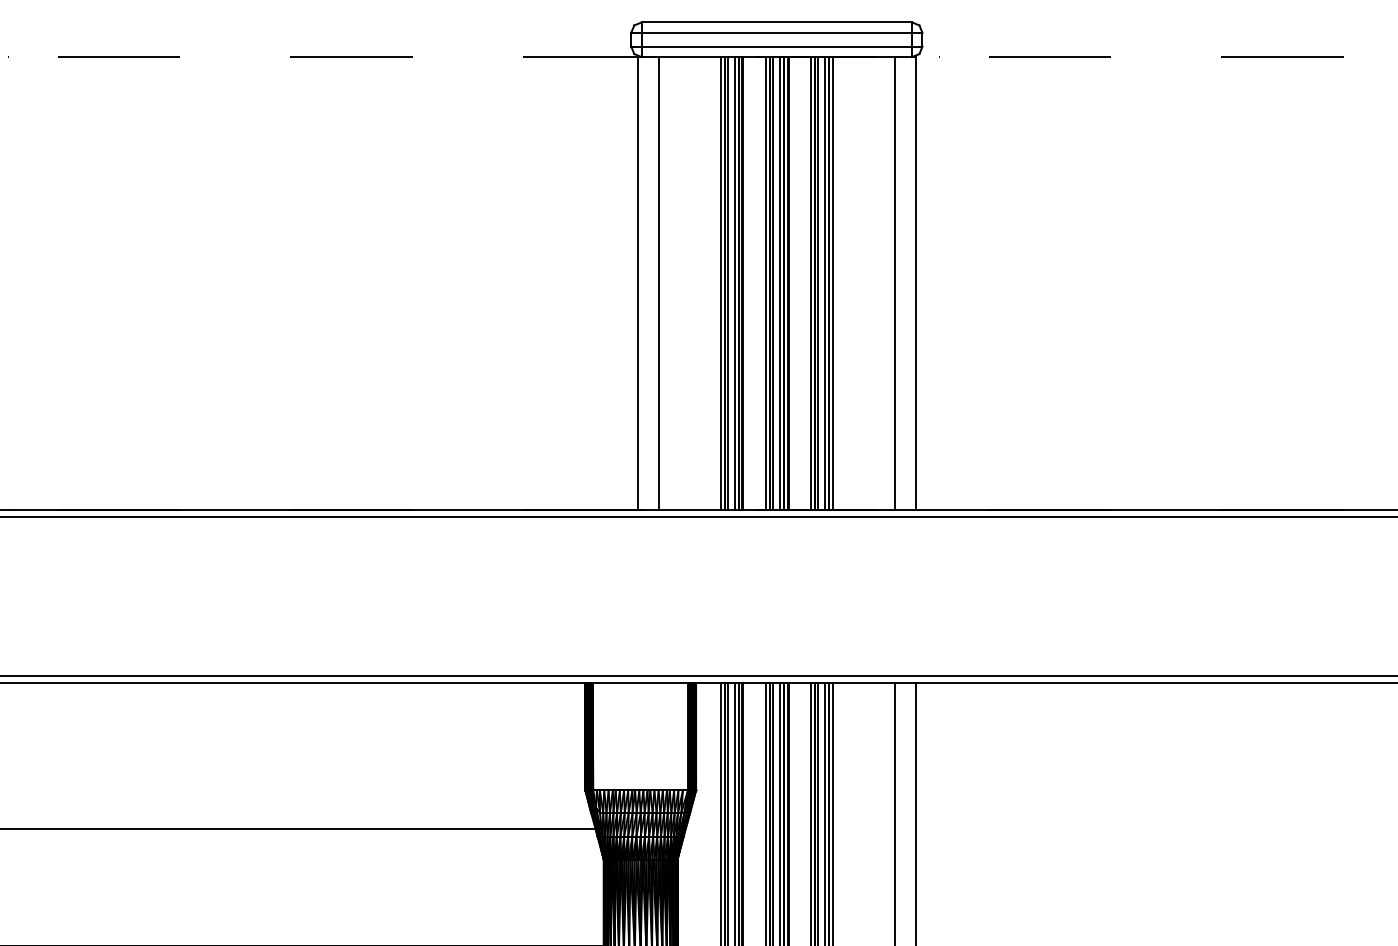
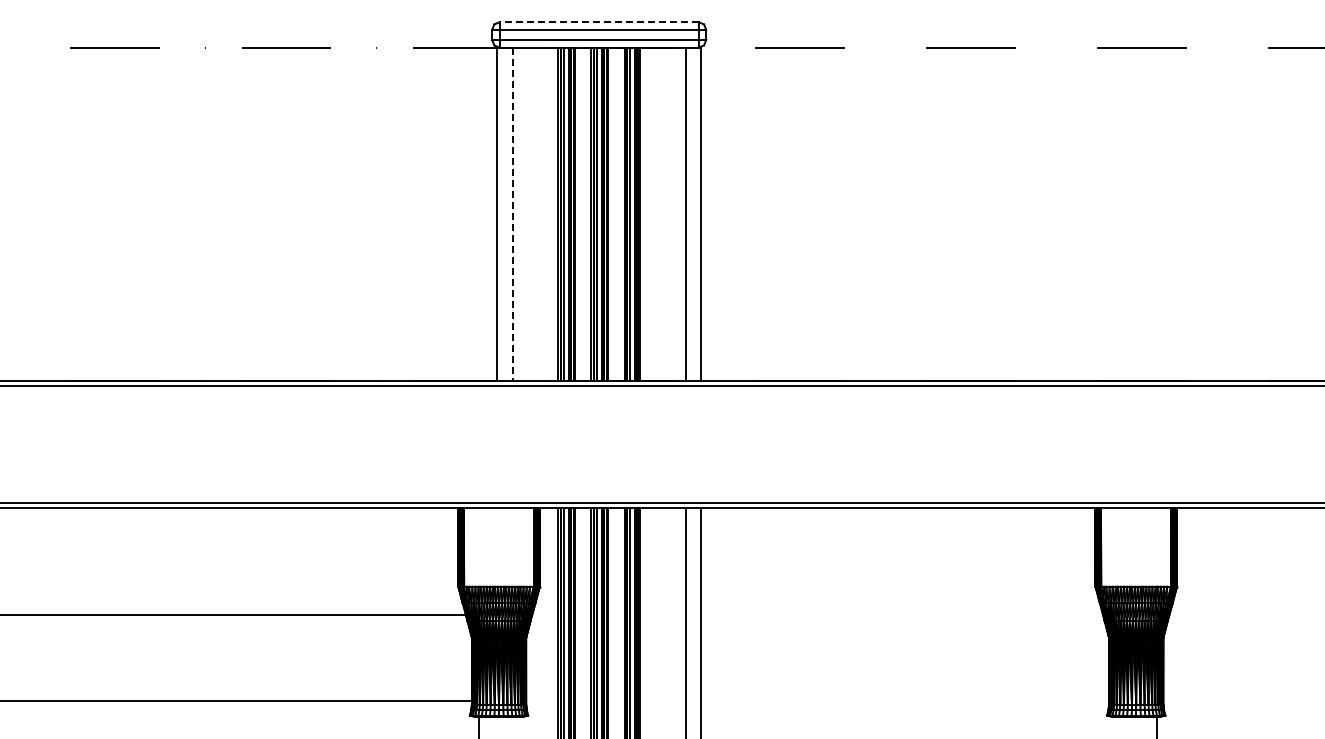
line: (775, 22) -> (598, 22), solid -> dashed
line: (658, 283) -> (512, 214), solid -> dashed

